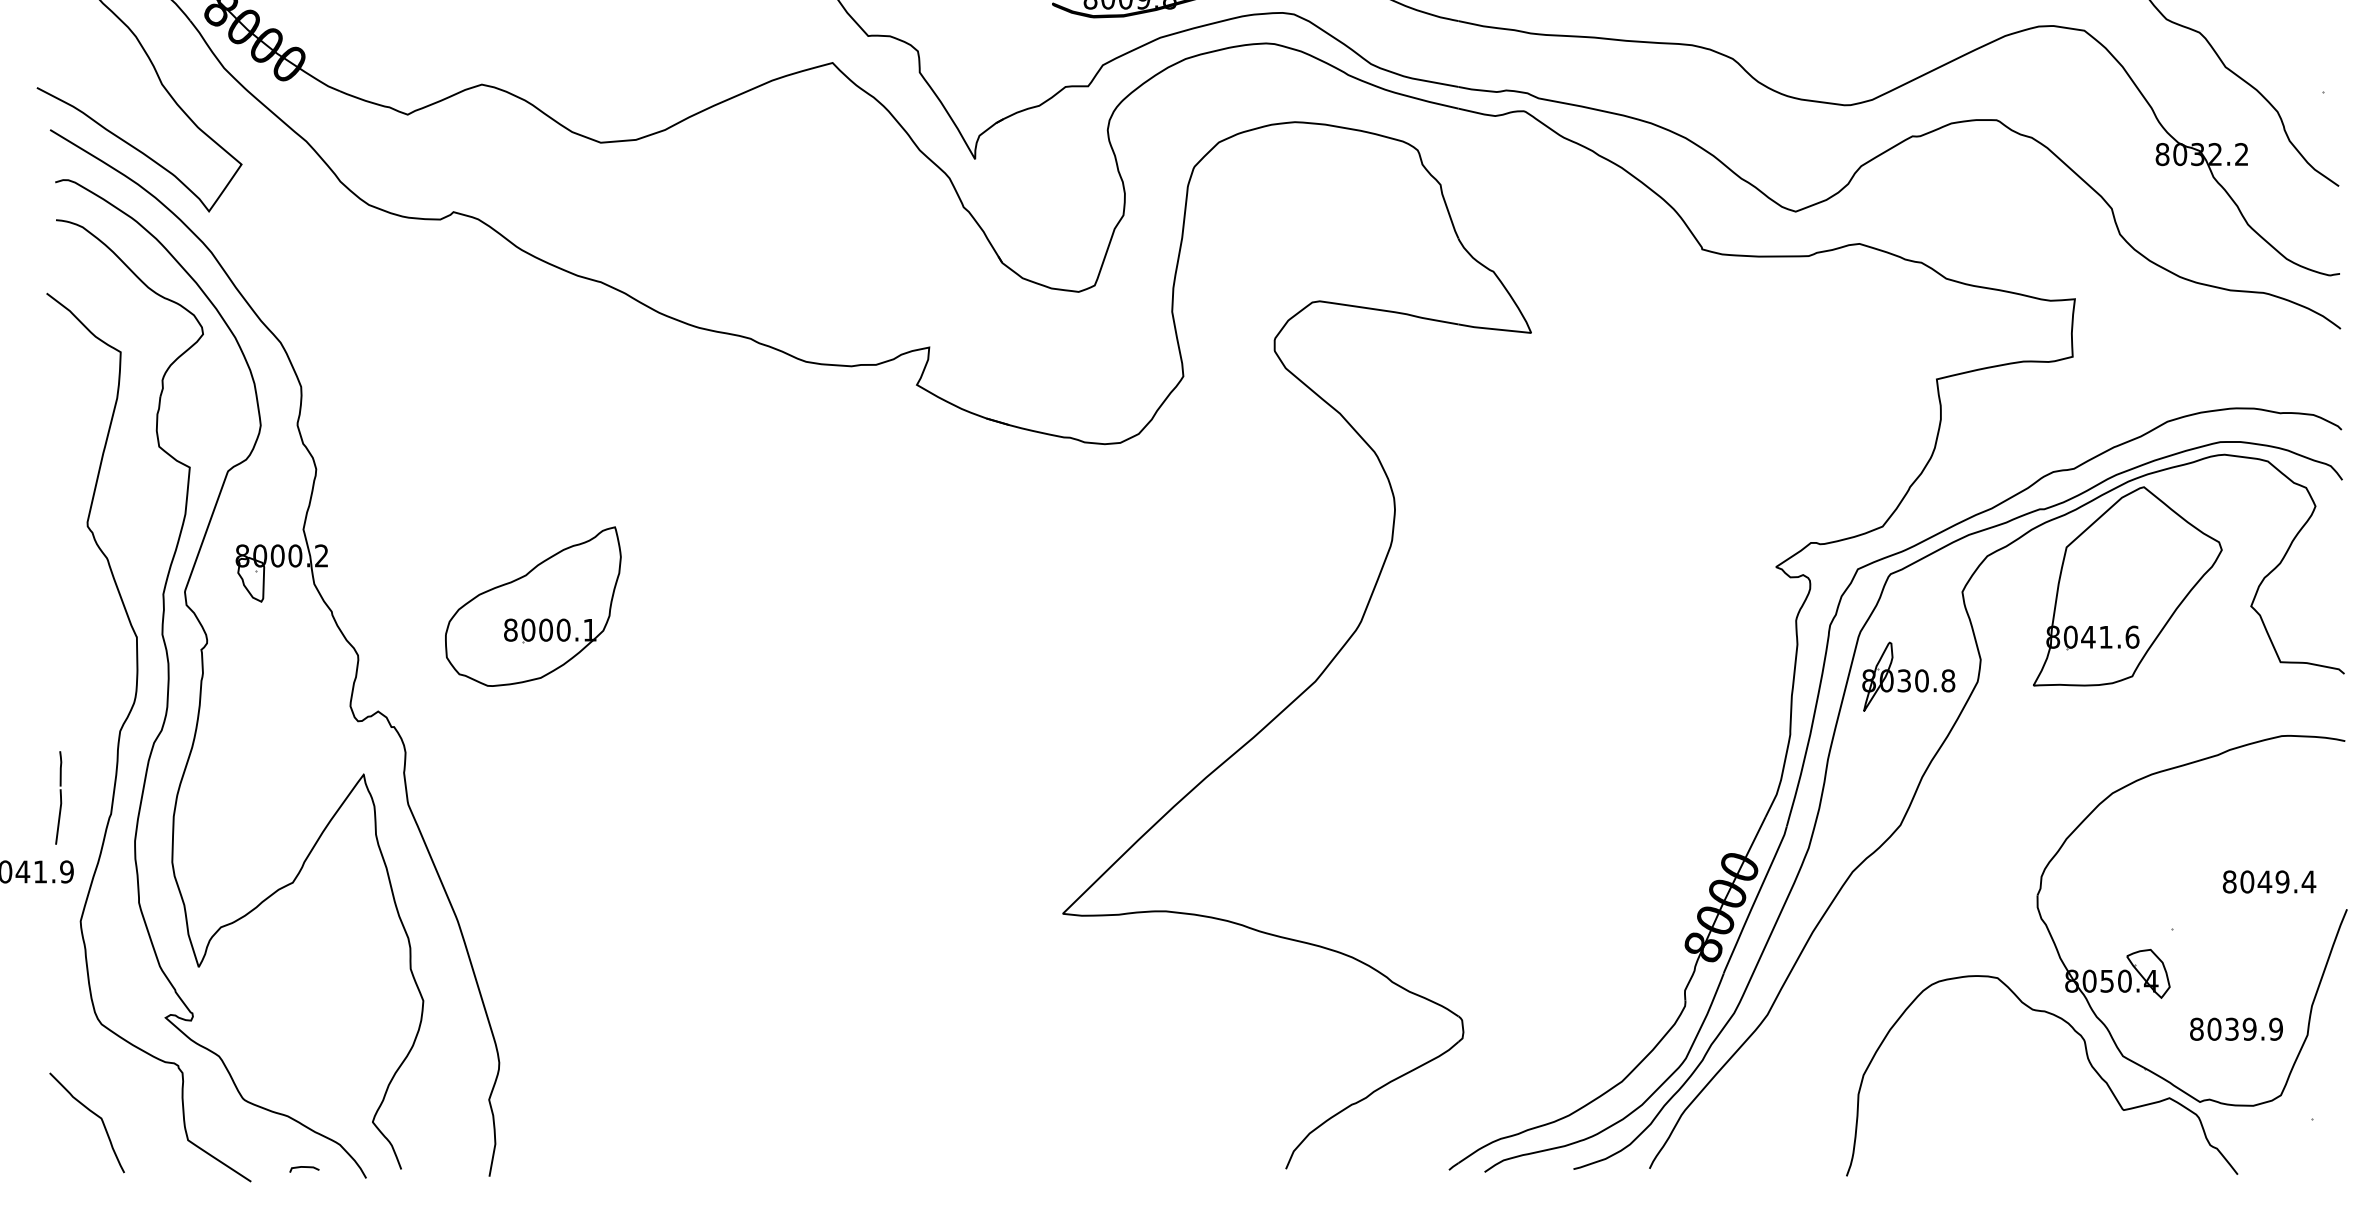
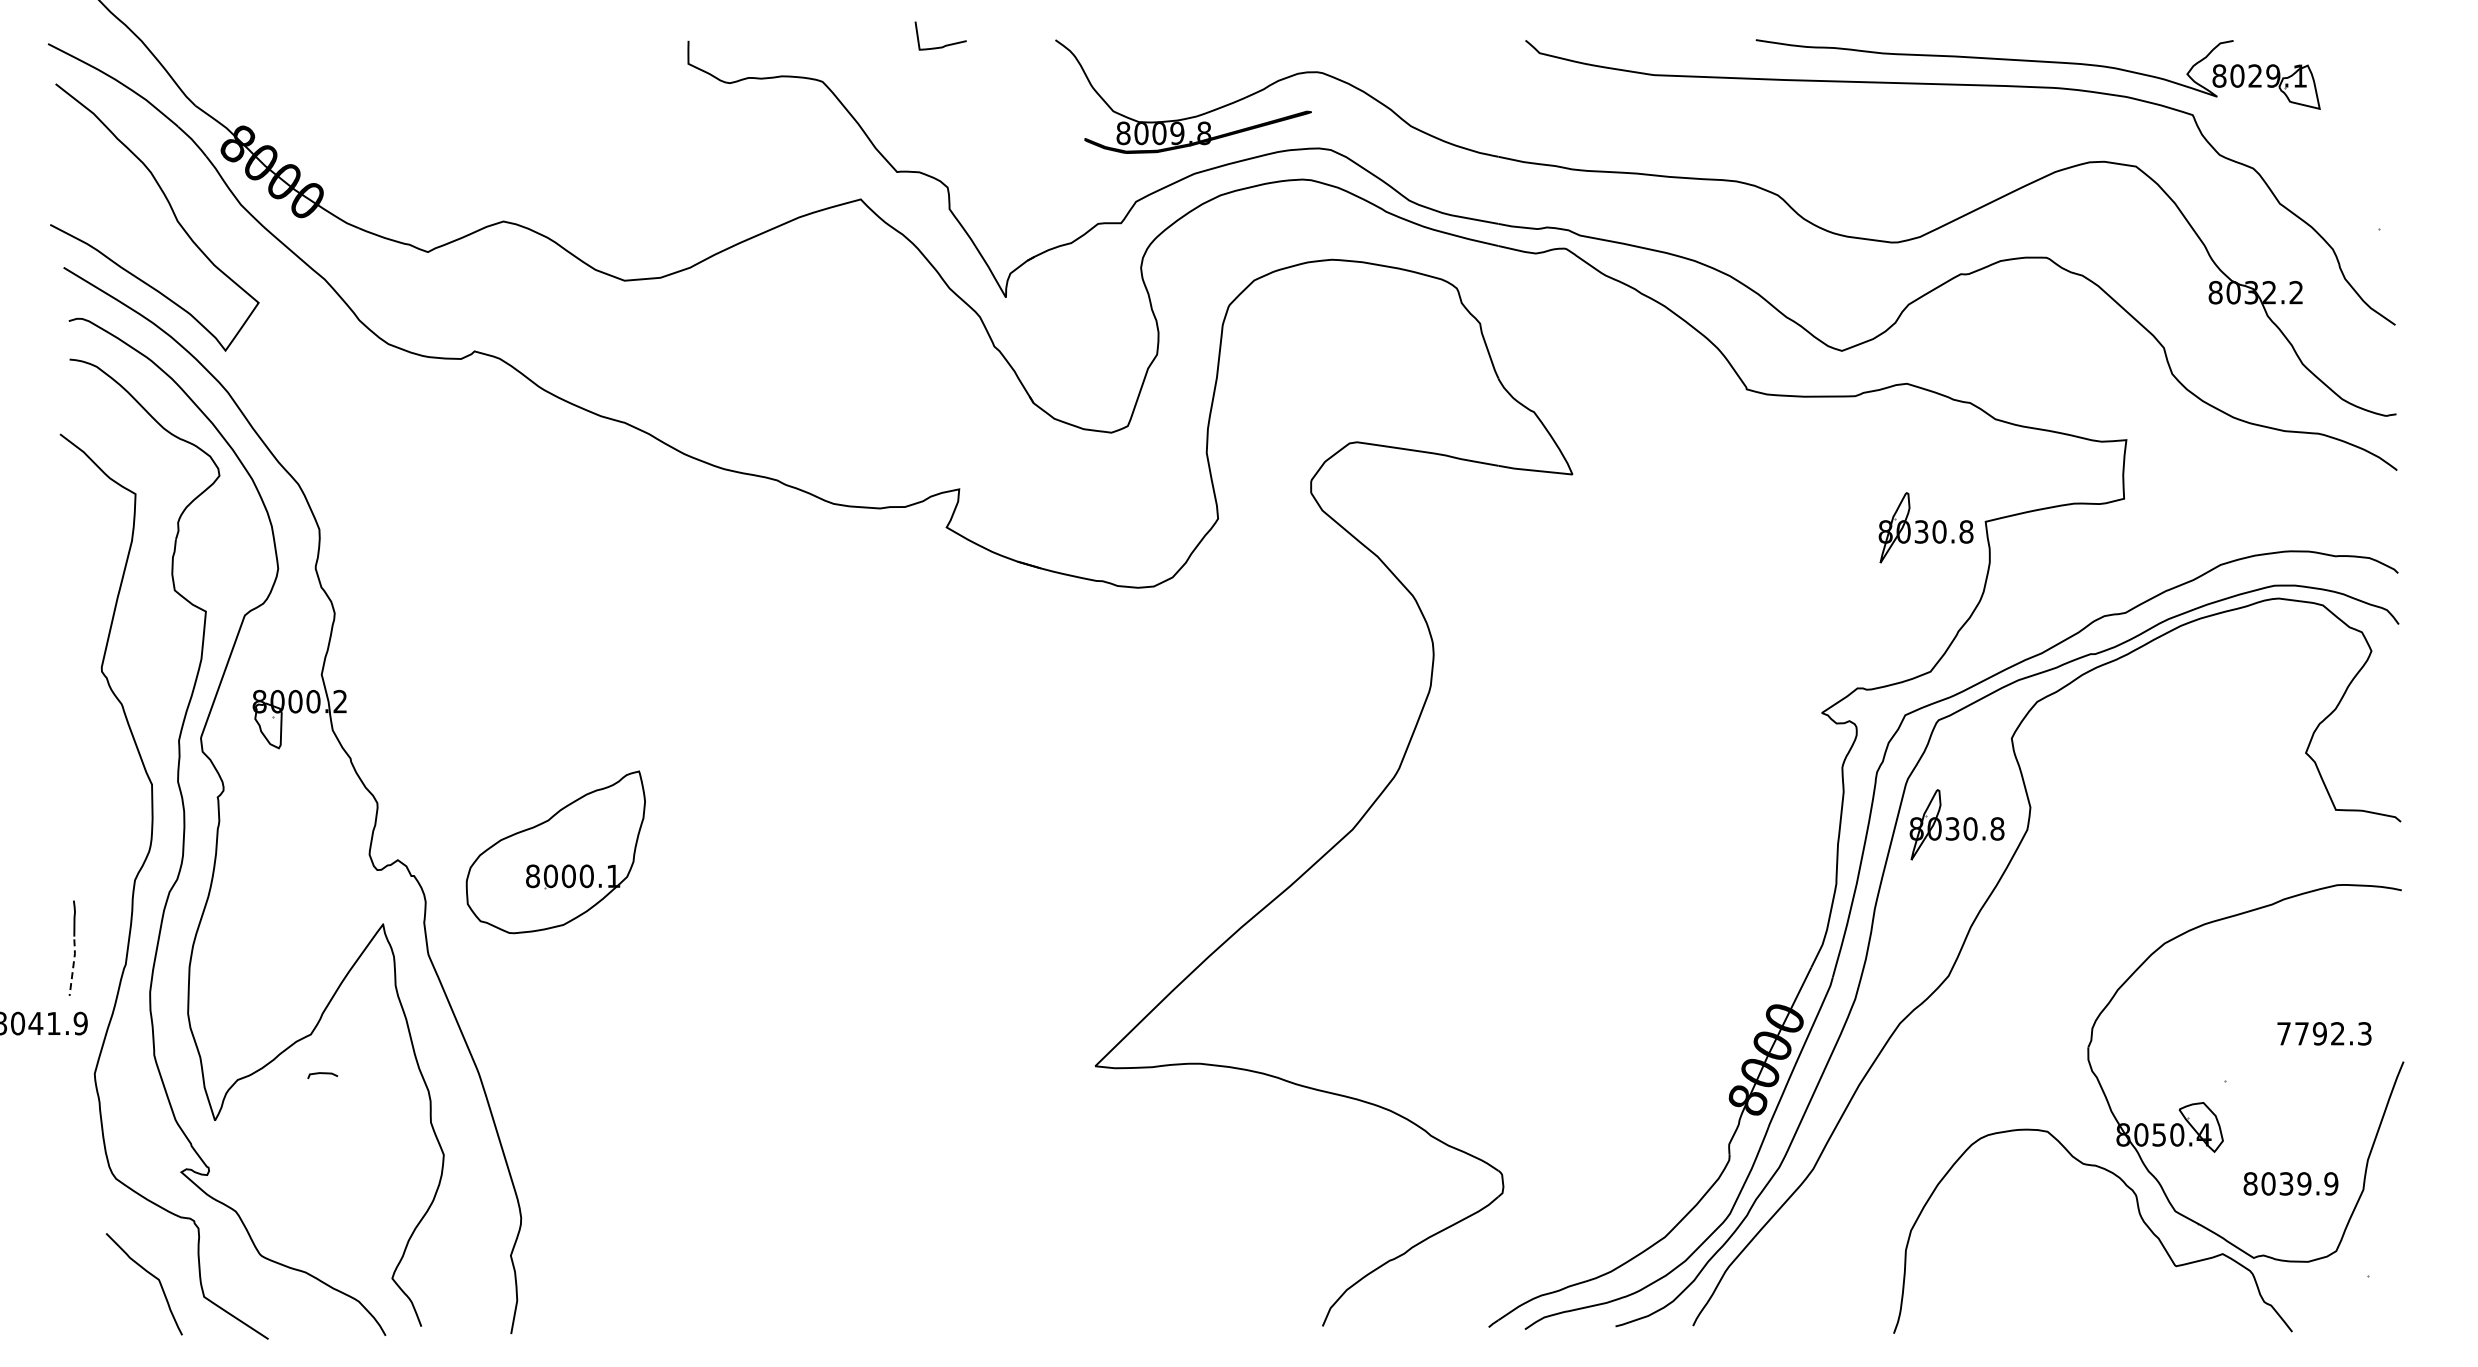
part: (1877, 384) -> (1925, 527), added
part: (2127, 586) -> (2179, 732), removed
part: (532, 606) -> (555, 852), moved
line: (59, 815) -> (73, 966), solid -> dashed
text: (2269, 881) -> (2324, 1033), 8049.4 -> 7792.3
curve: (92, 1113) -> (149, 1274), moved
curve: (304, 1168) -> (322, 1074), moved

